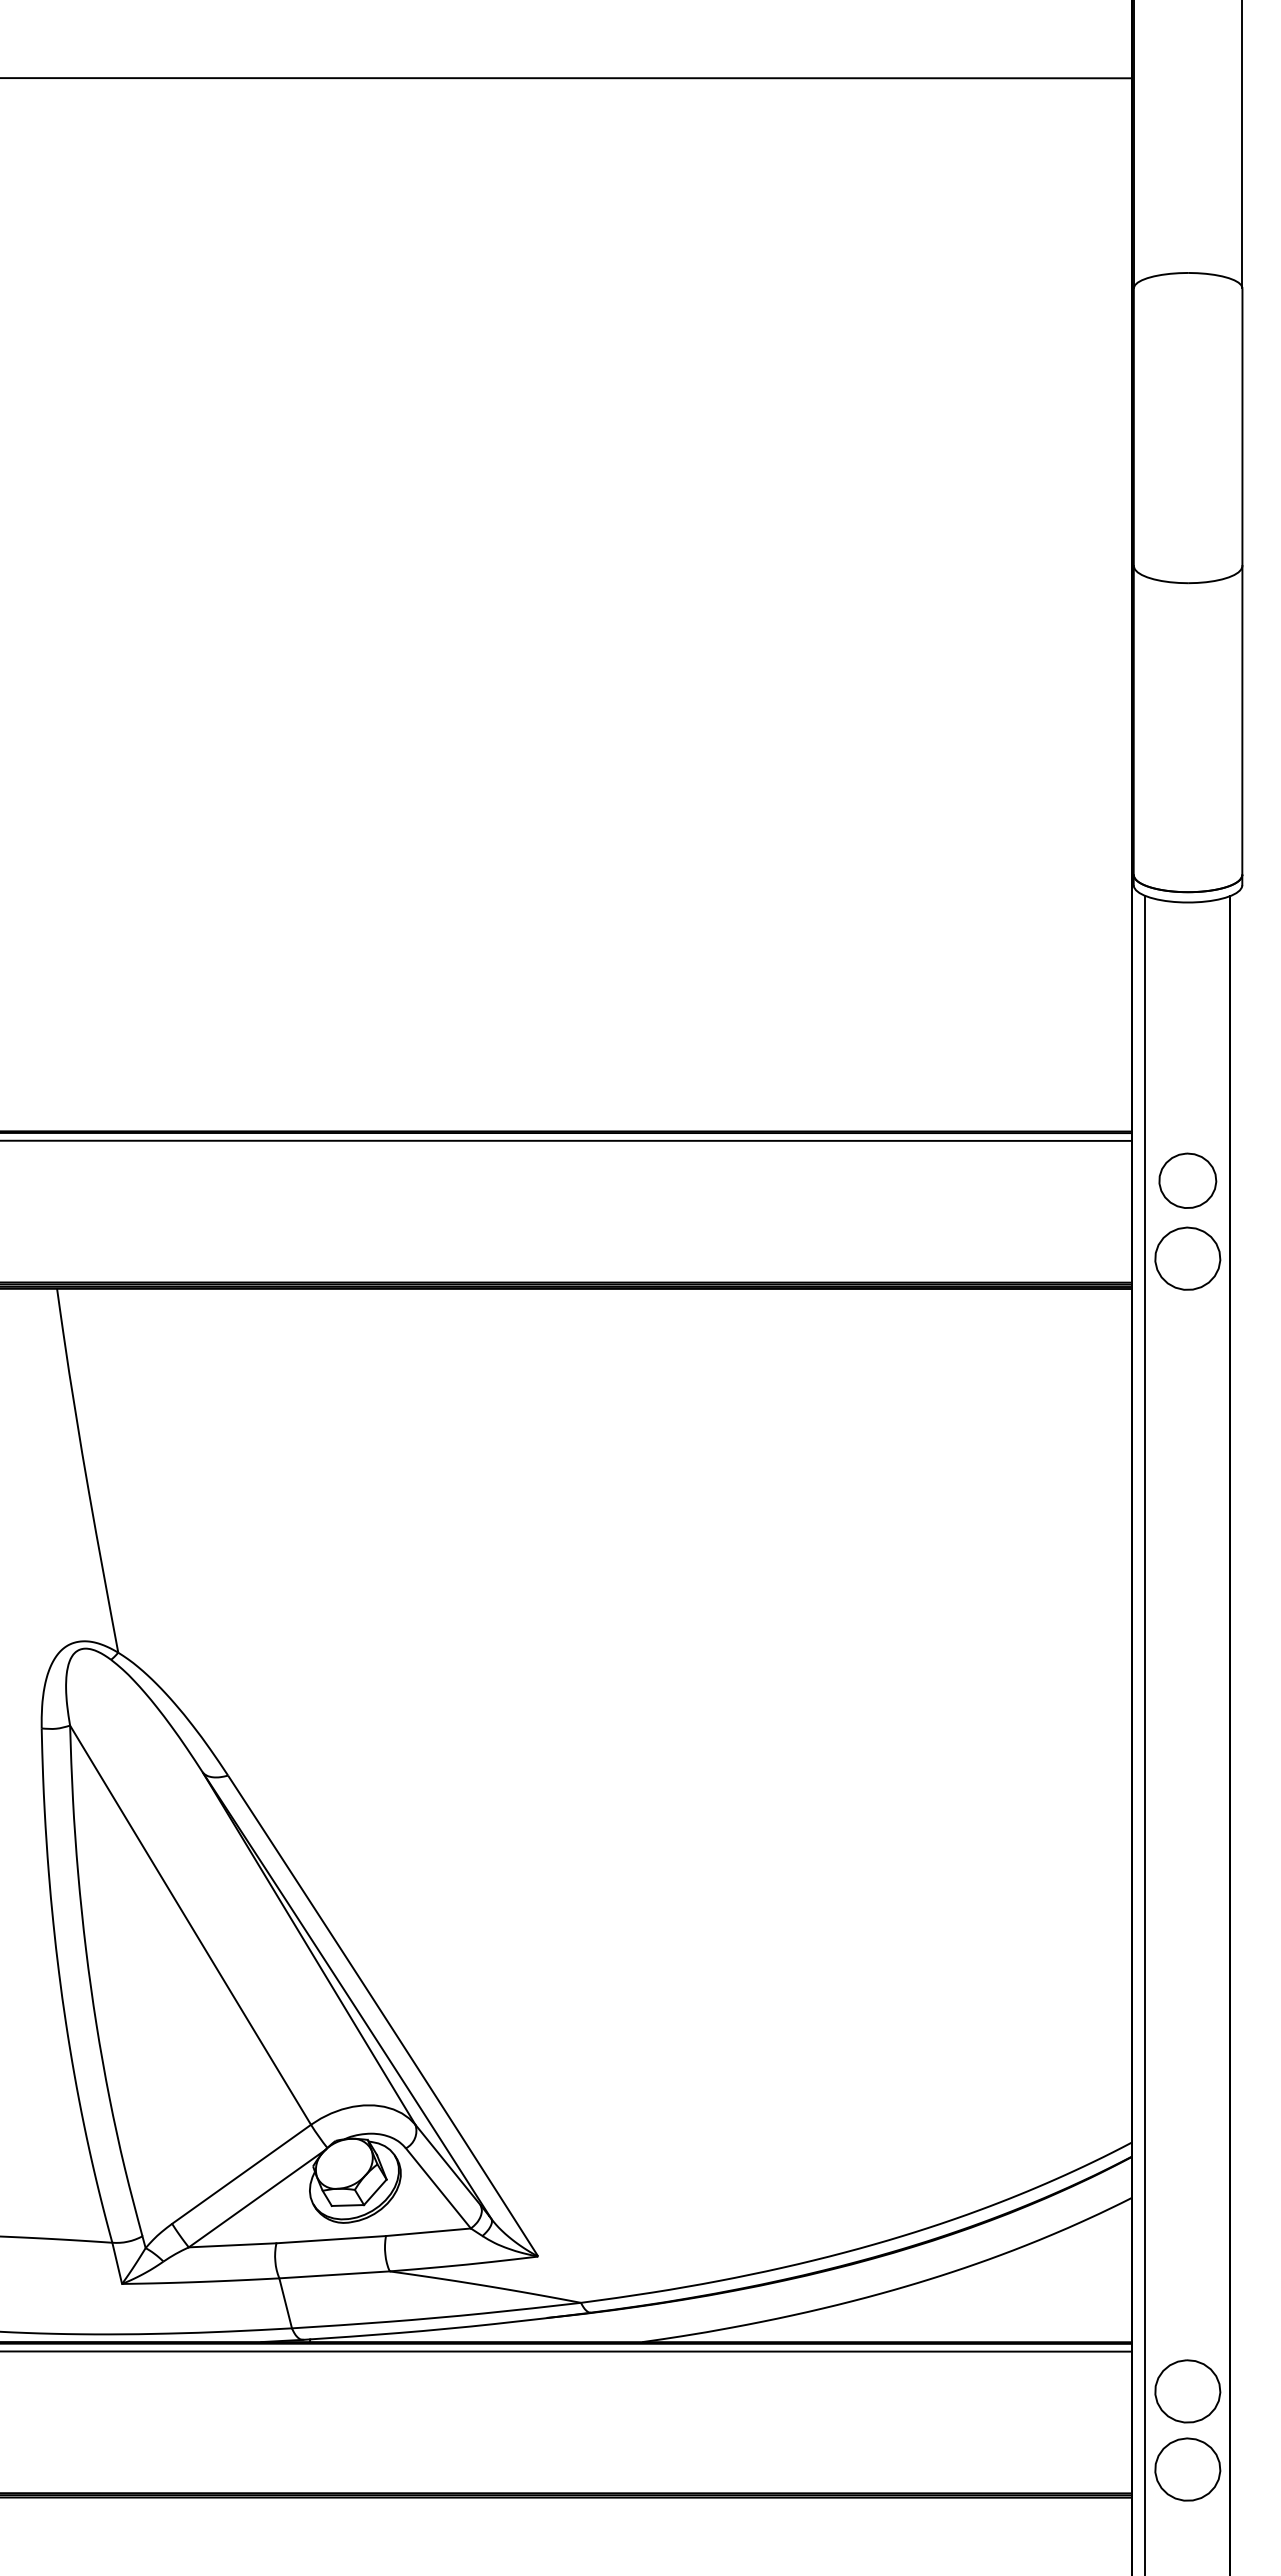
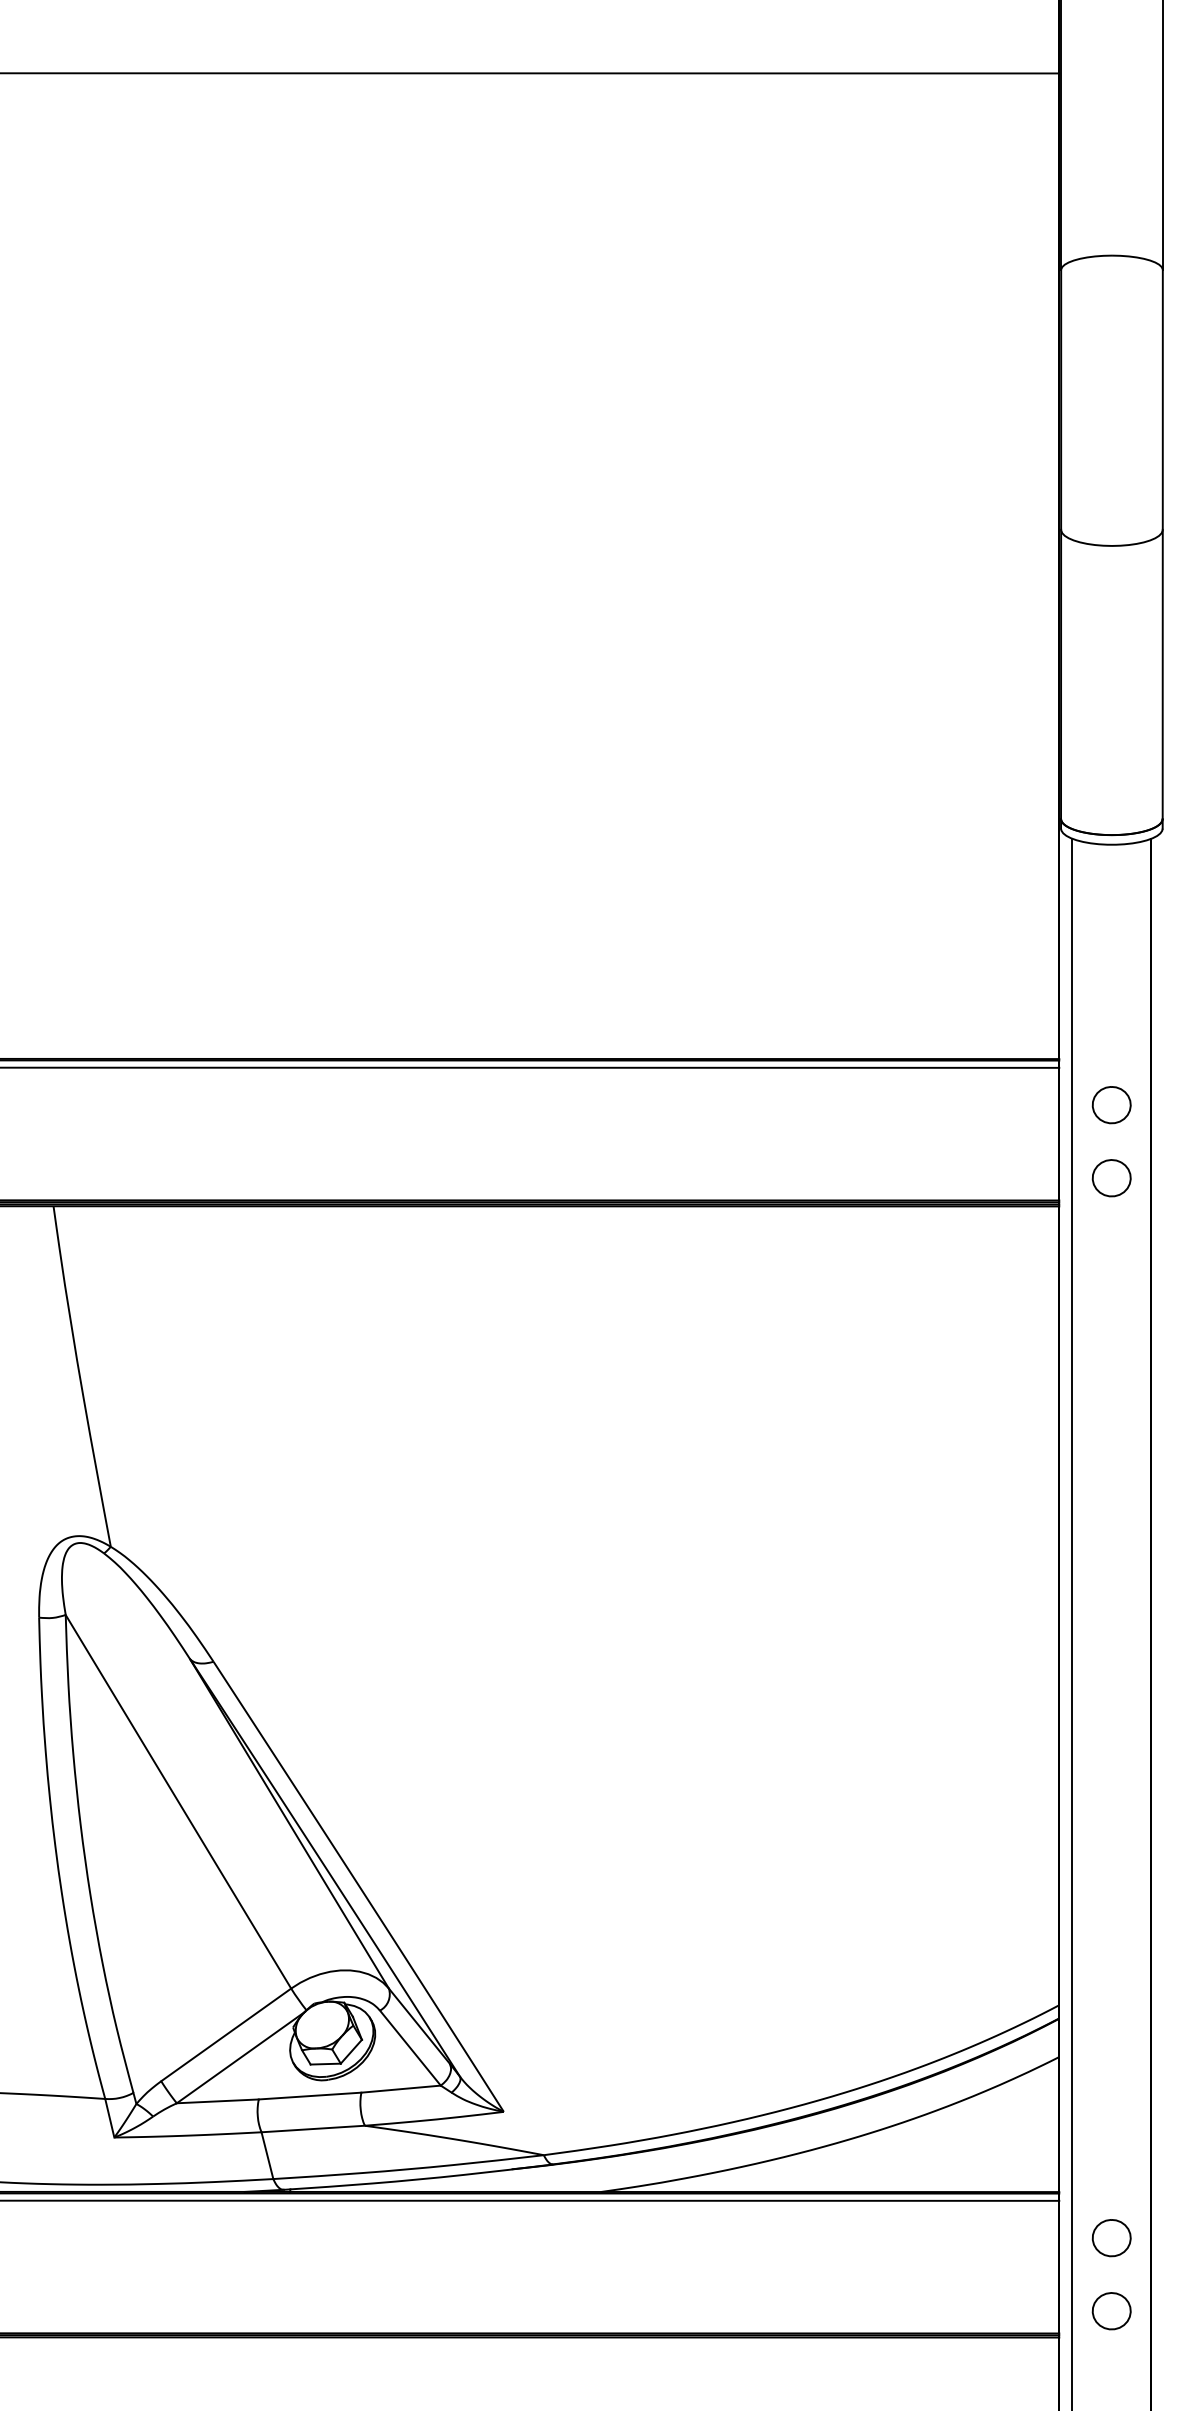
part: (1187, 1180) -> (1111, 1104), size x0.71
part: (1187, 1258) -> (1111, 1177), size x0.62
part: (1187, 2391) -> (1111, 2238), size x0.62
part: (1187, 2469) -> (1111, 2311), size x0.62

